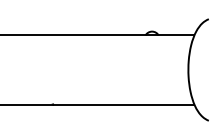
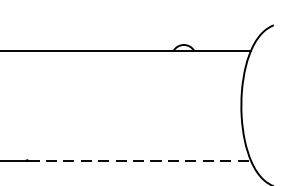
line: (124, 104) -> (140, 160), solid -> dashed

